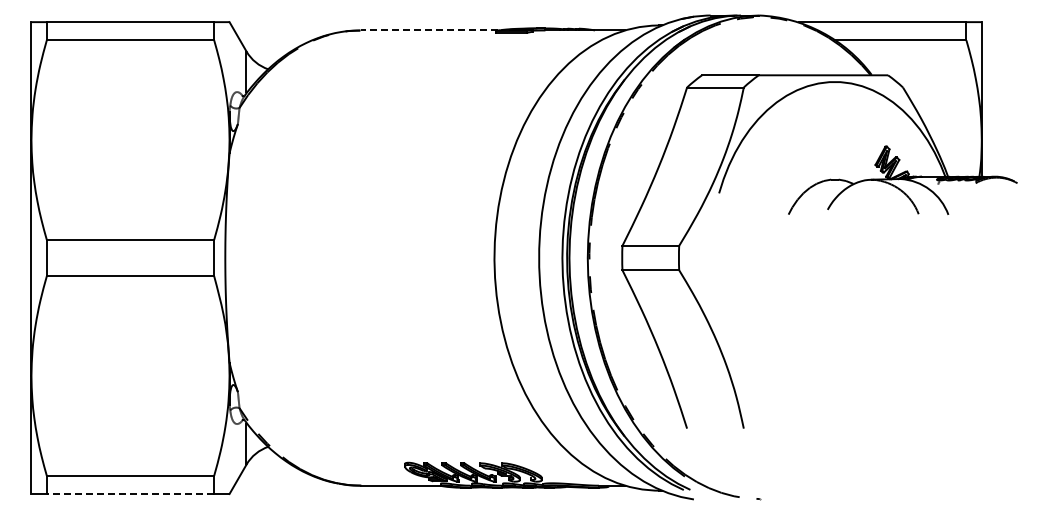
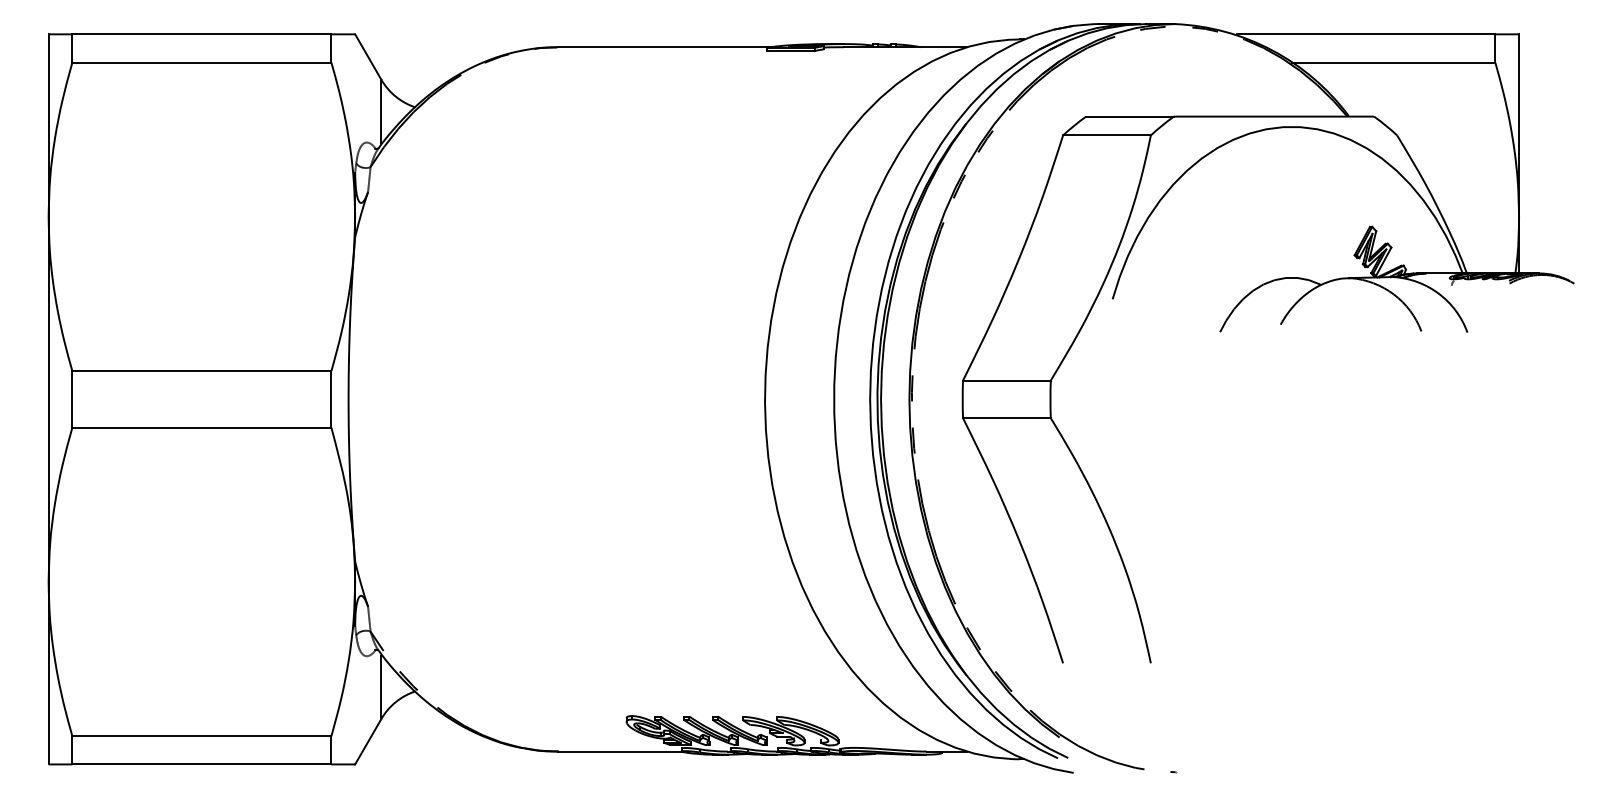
line: (429, 30) -> (664, 47), dashed -> solid
line: (130, 493) -> (201, 763), dashed -> solid

